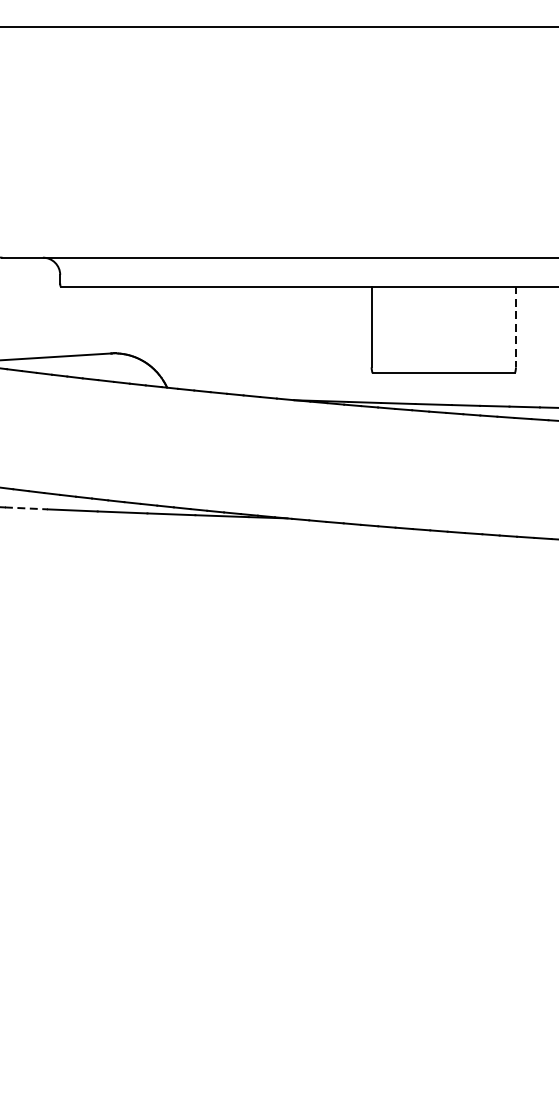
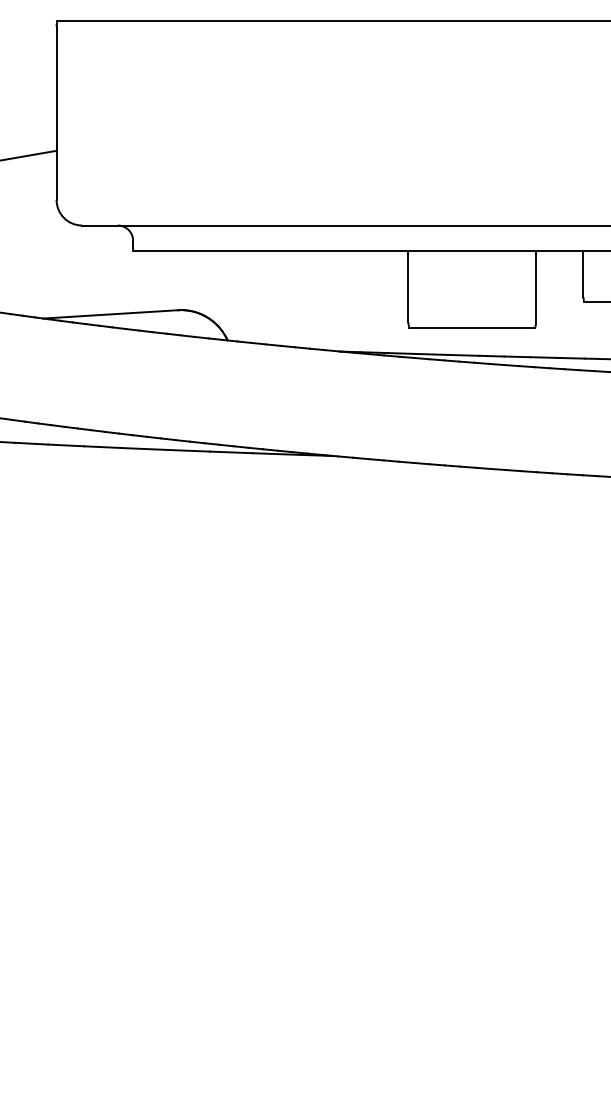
line: (516, 326) -> (536, 286), dashed -> solid
line: (26, 508) -> (103, 447), dashed -> solid

